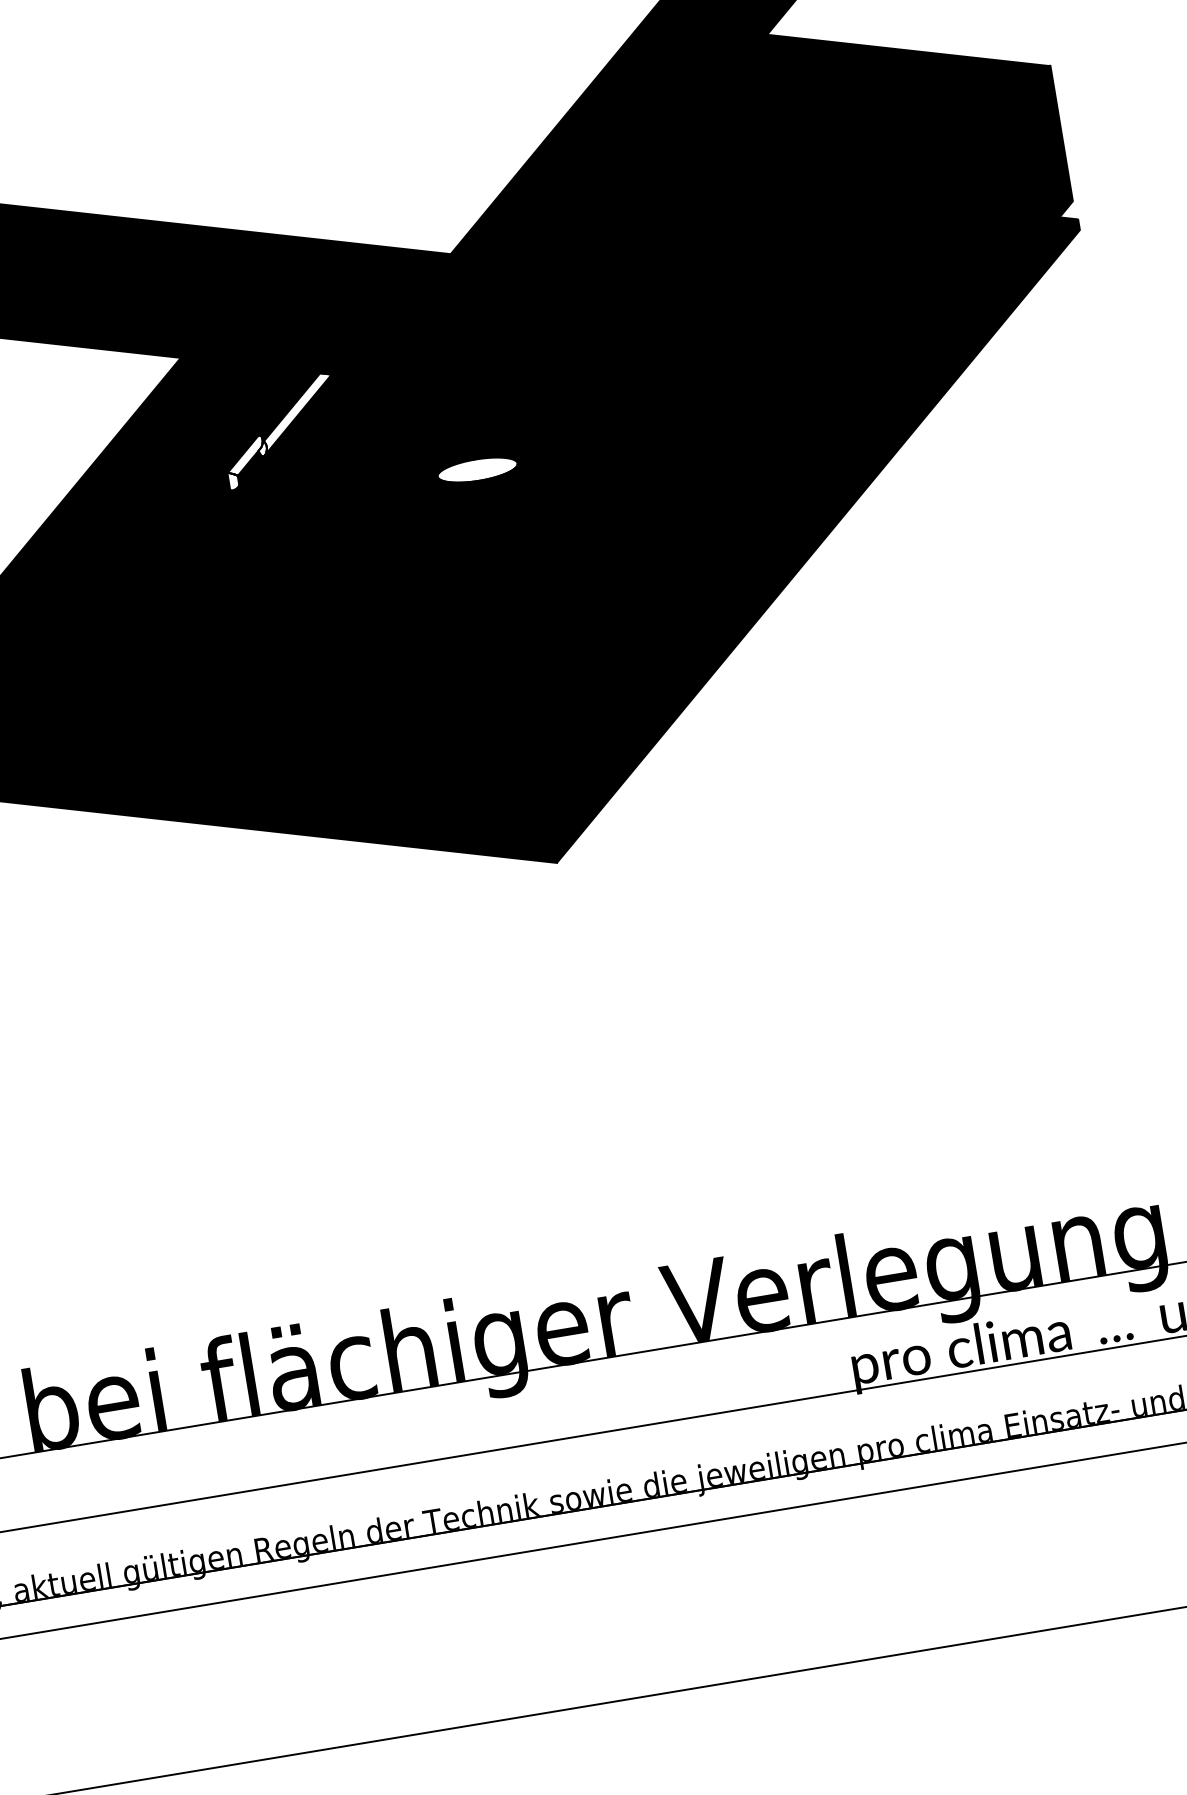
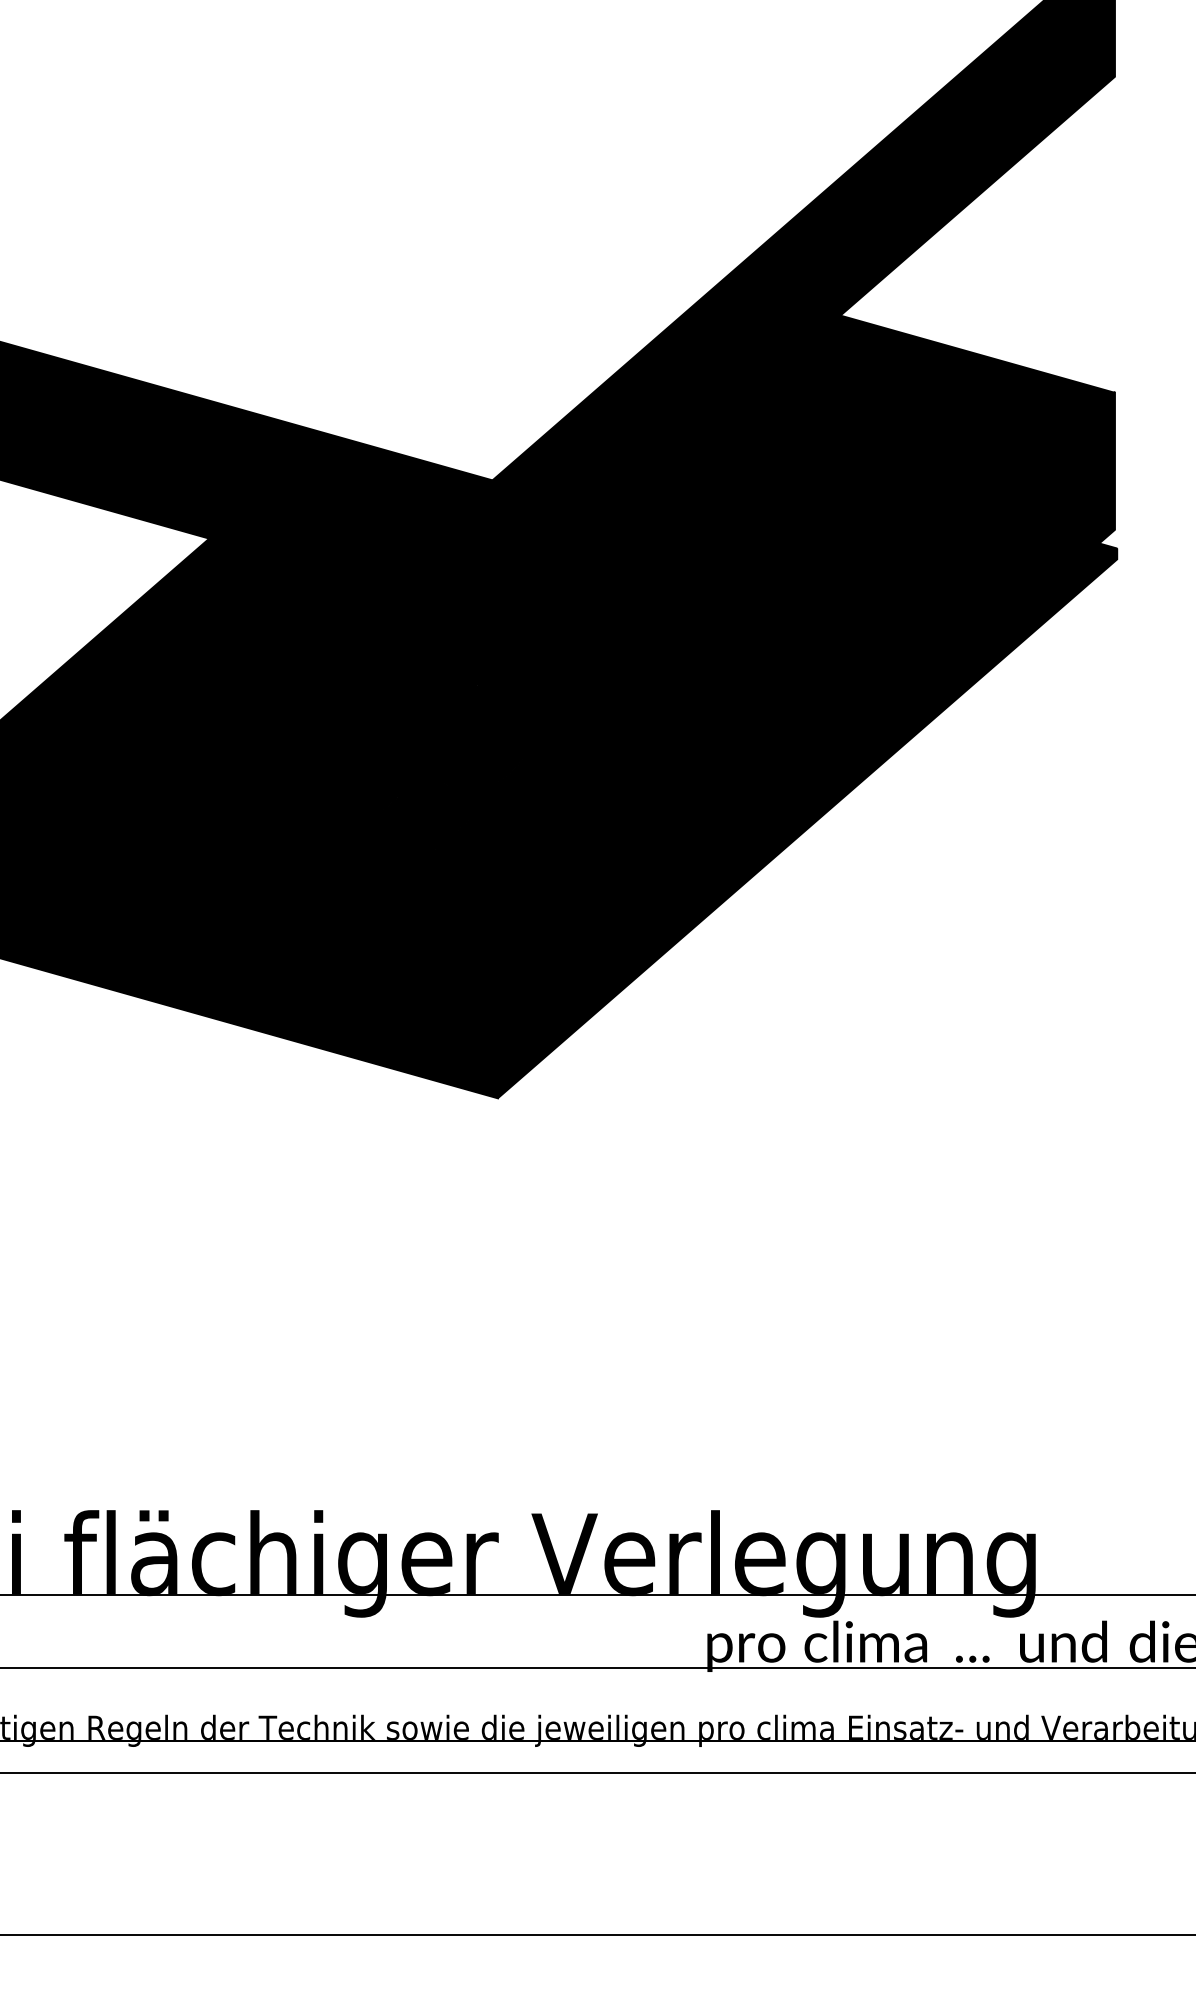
fill: (280, 430) -> (295, 626), added
fill: (477, 469) -> (483, 697), added

